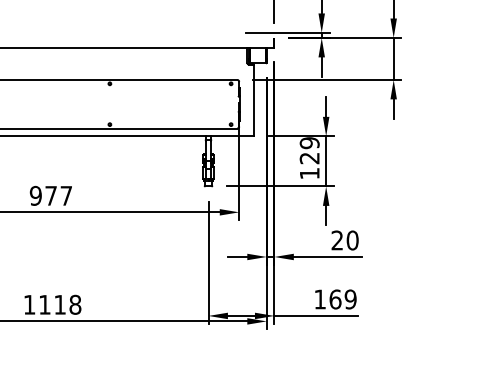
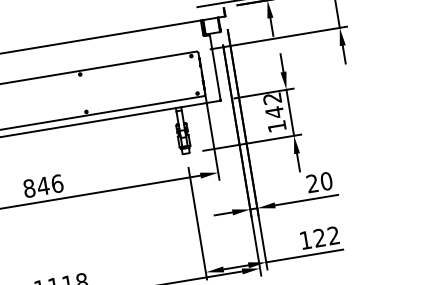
text: (309, 150) -> (273, 105), 129 -> 142
text: (50, 195) -> (42, 185), 977 -> 846
text: (342, 299) -> (326, 236), 169 -> 122

